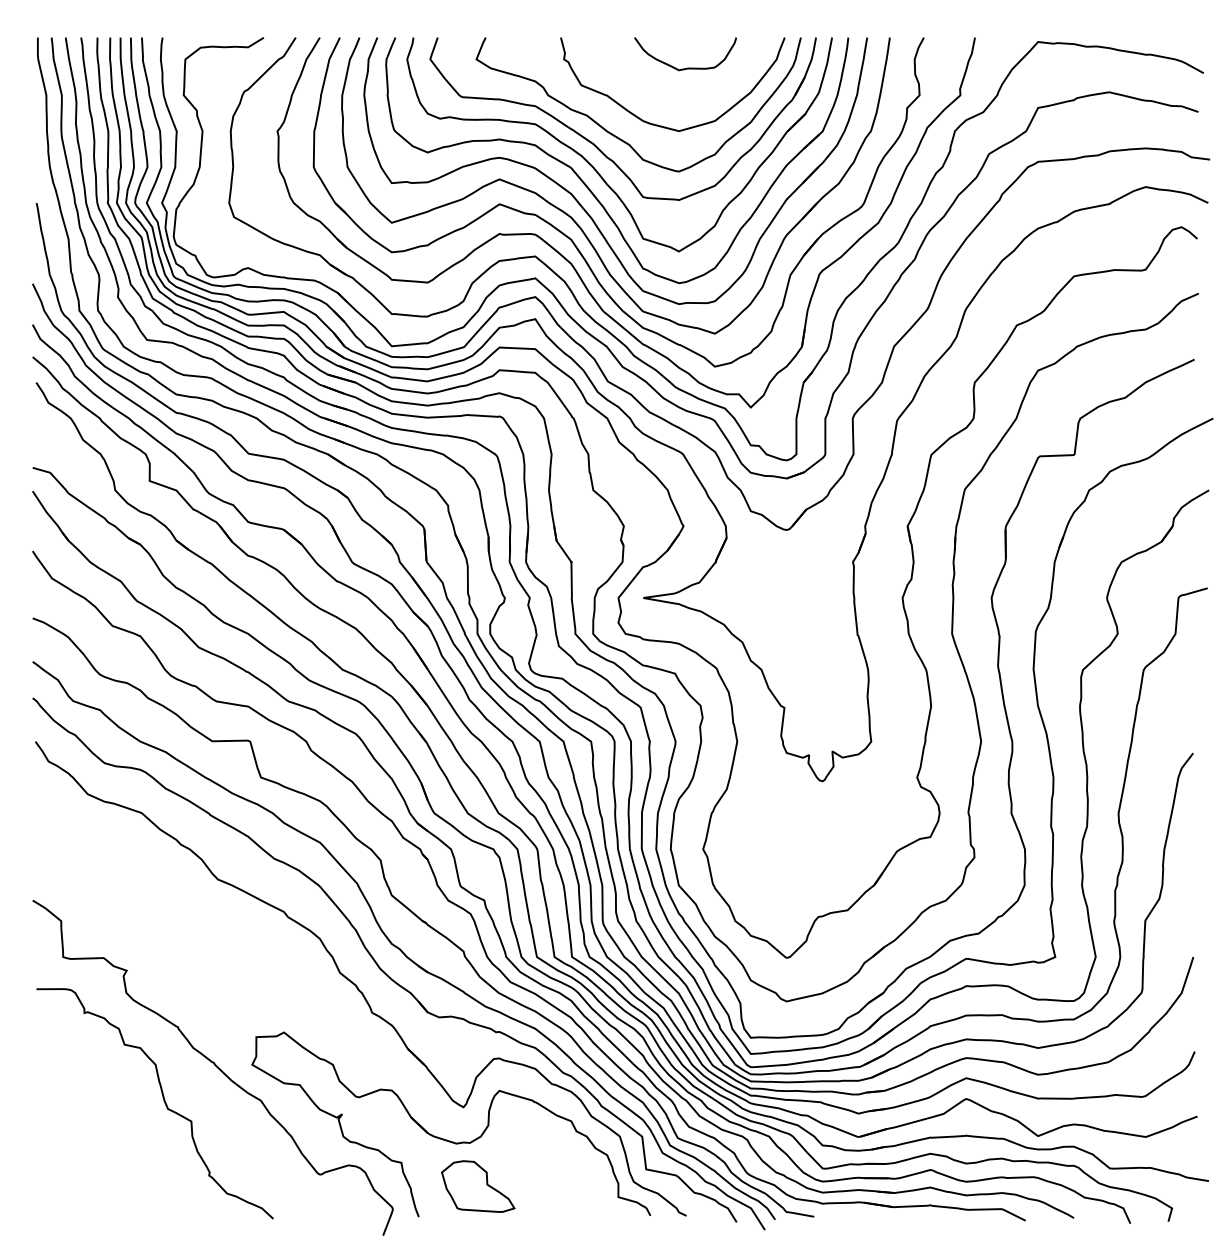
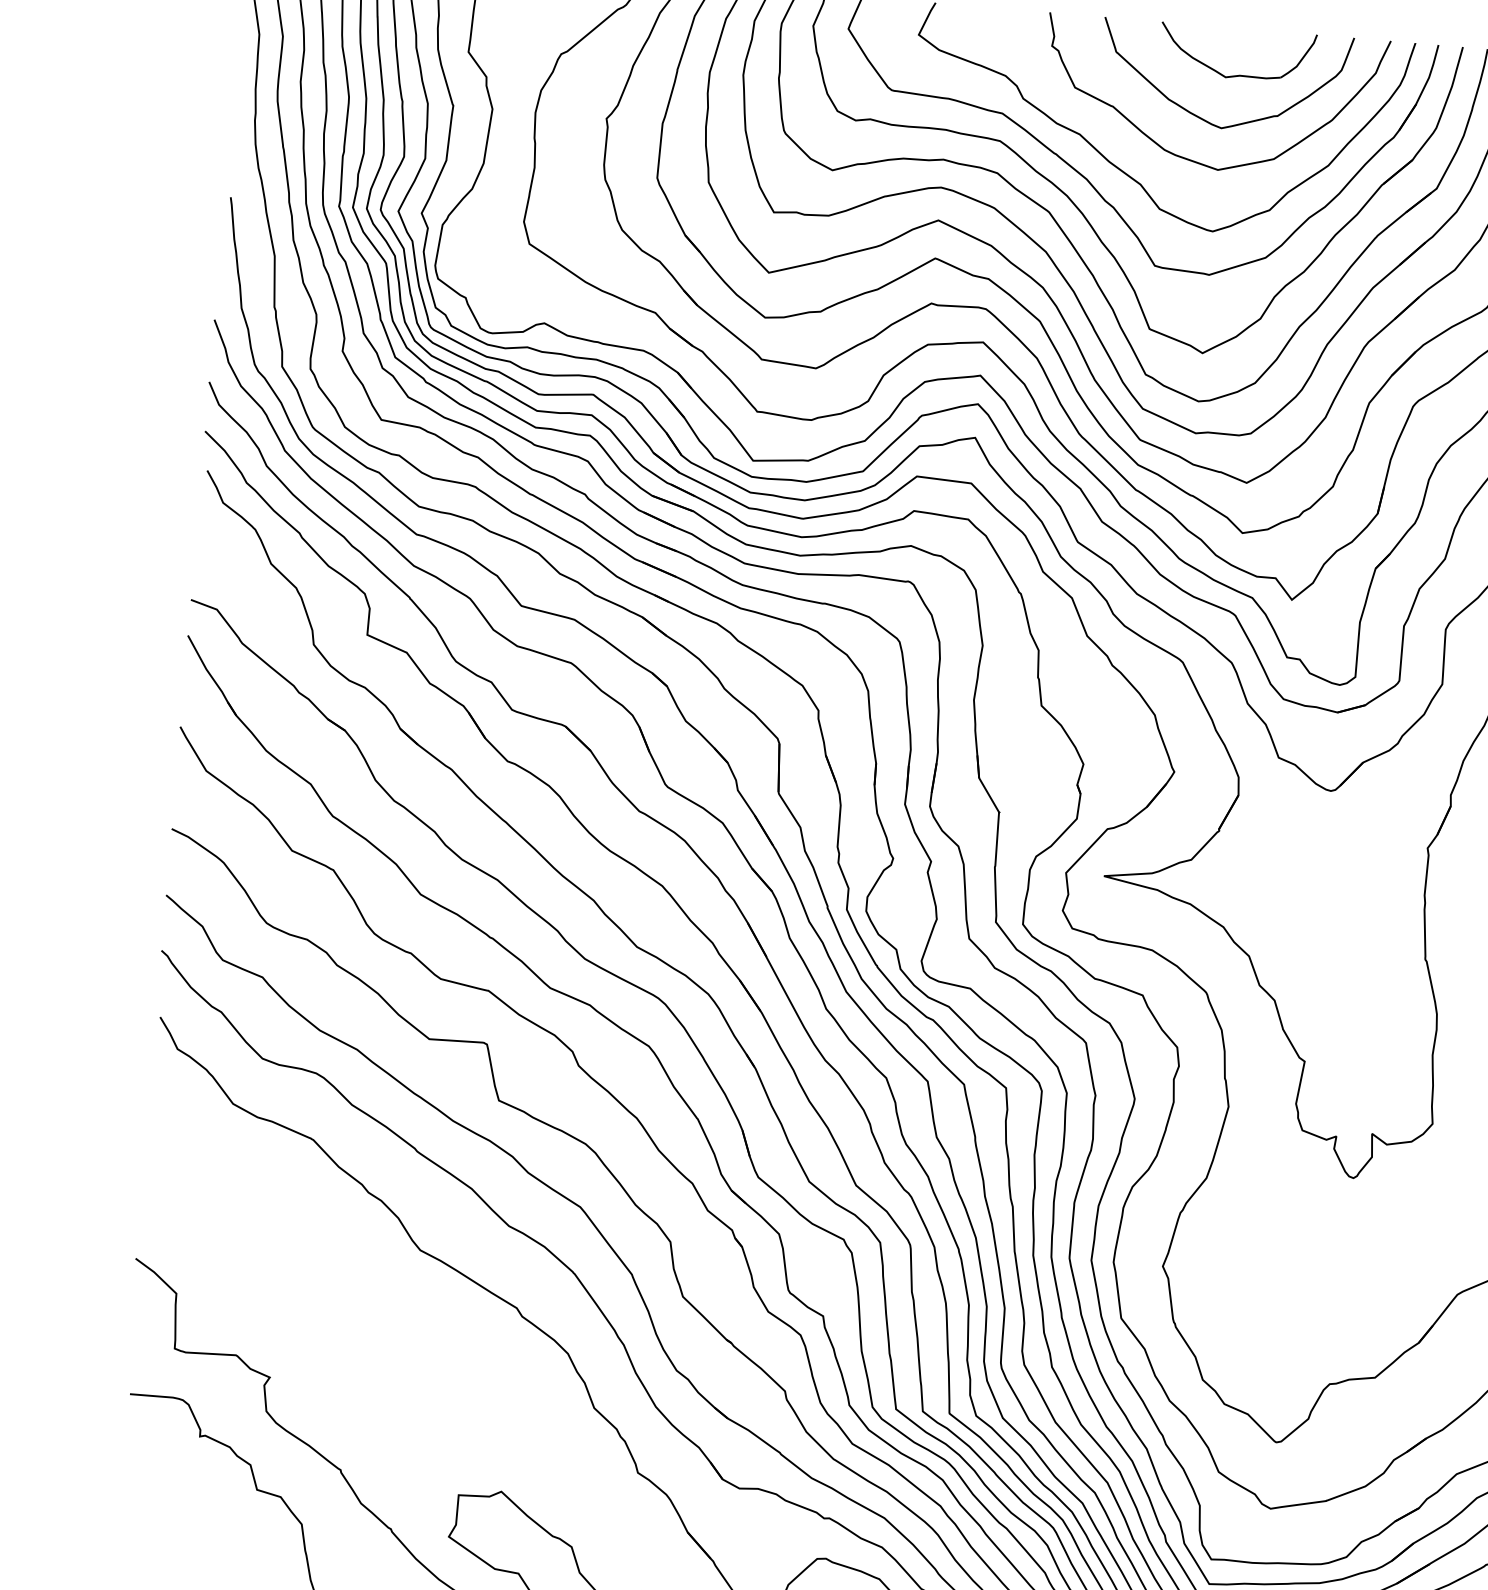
curve: (665, 97) -> (1201, 116), added

